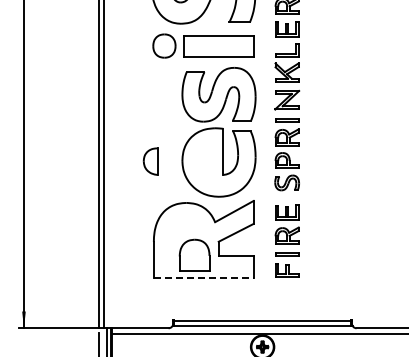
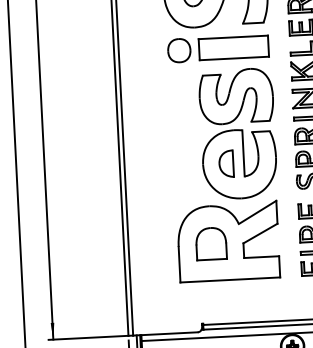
part: (150, 161) -> (226, 163), moved
part: (194, 254) -> (211, 242), moved
line: (203, 277) -> (230, 279), dashed -> solid

